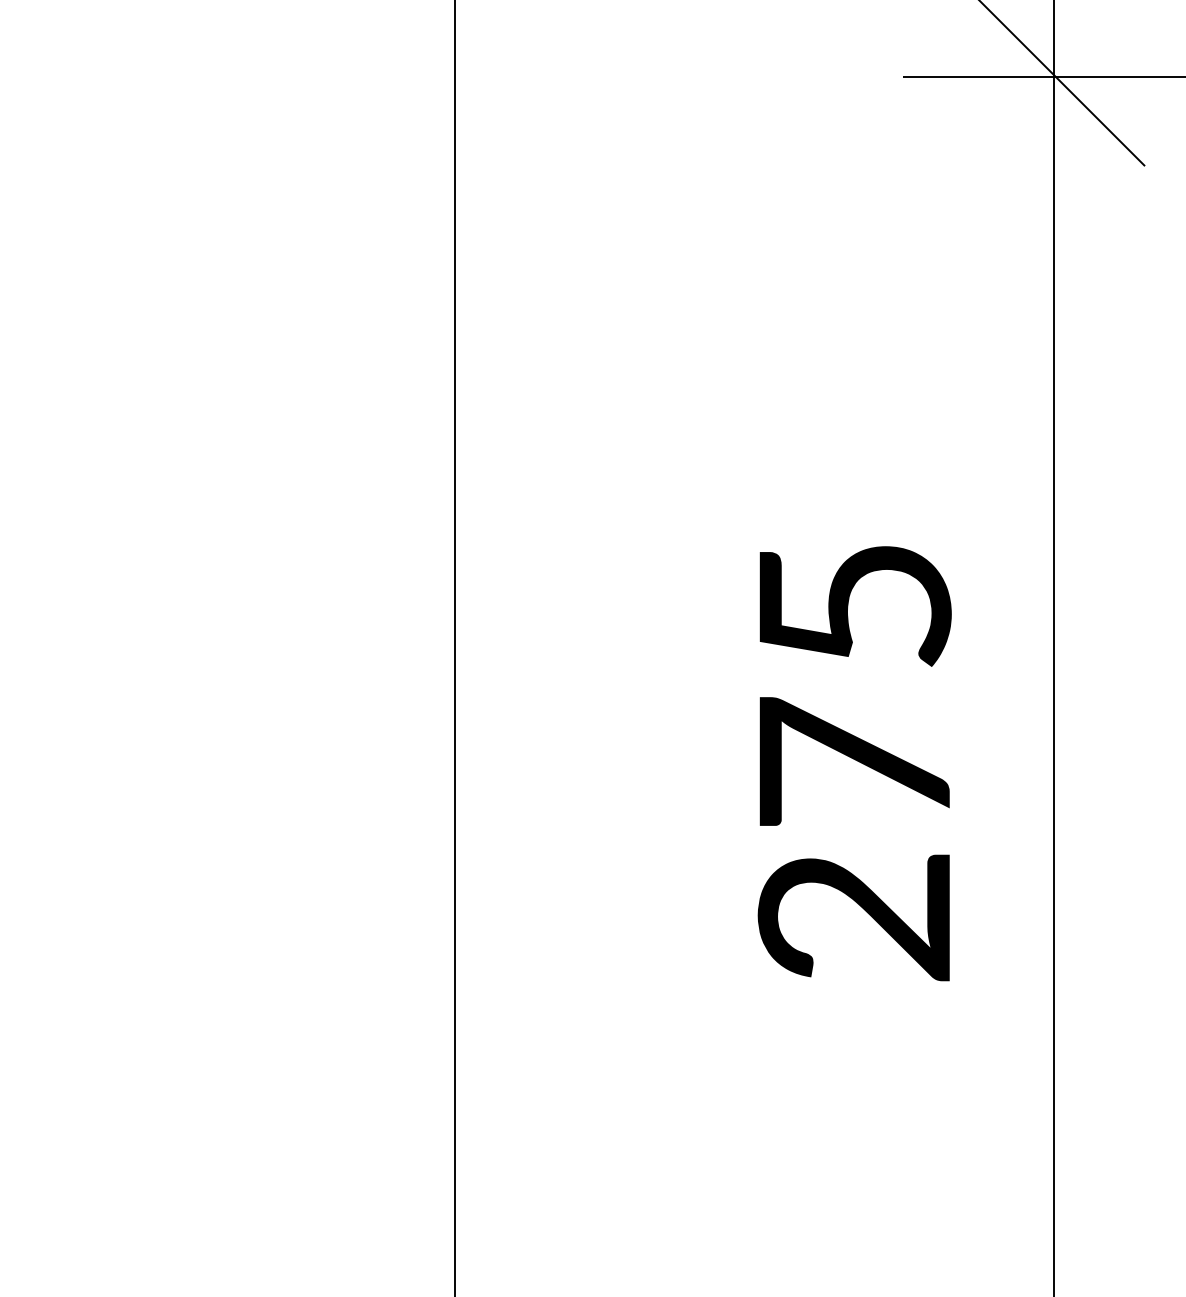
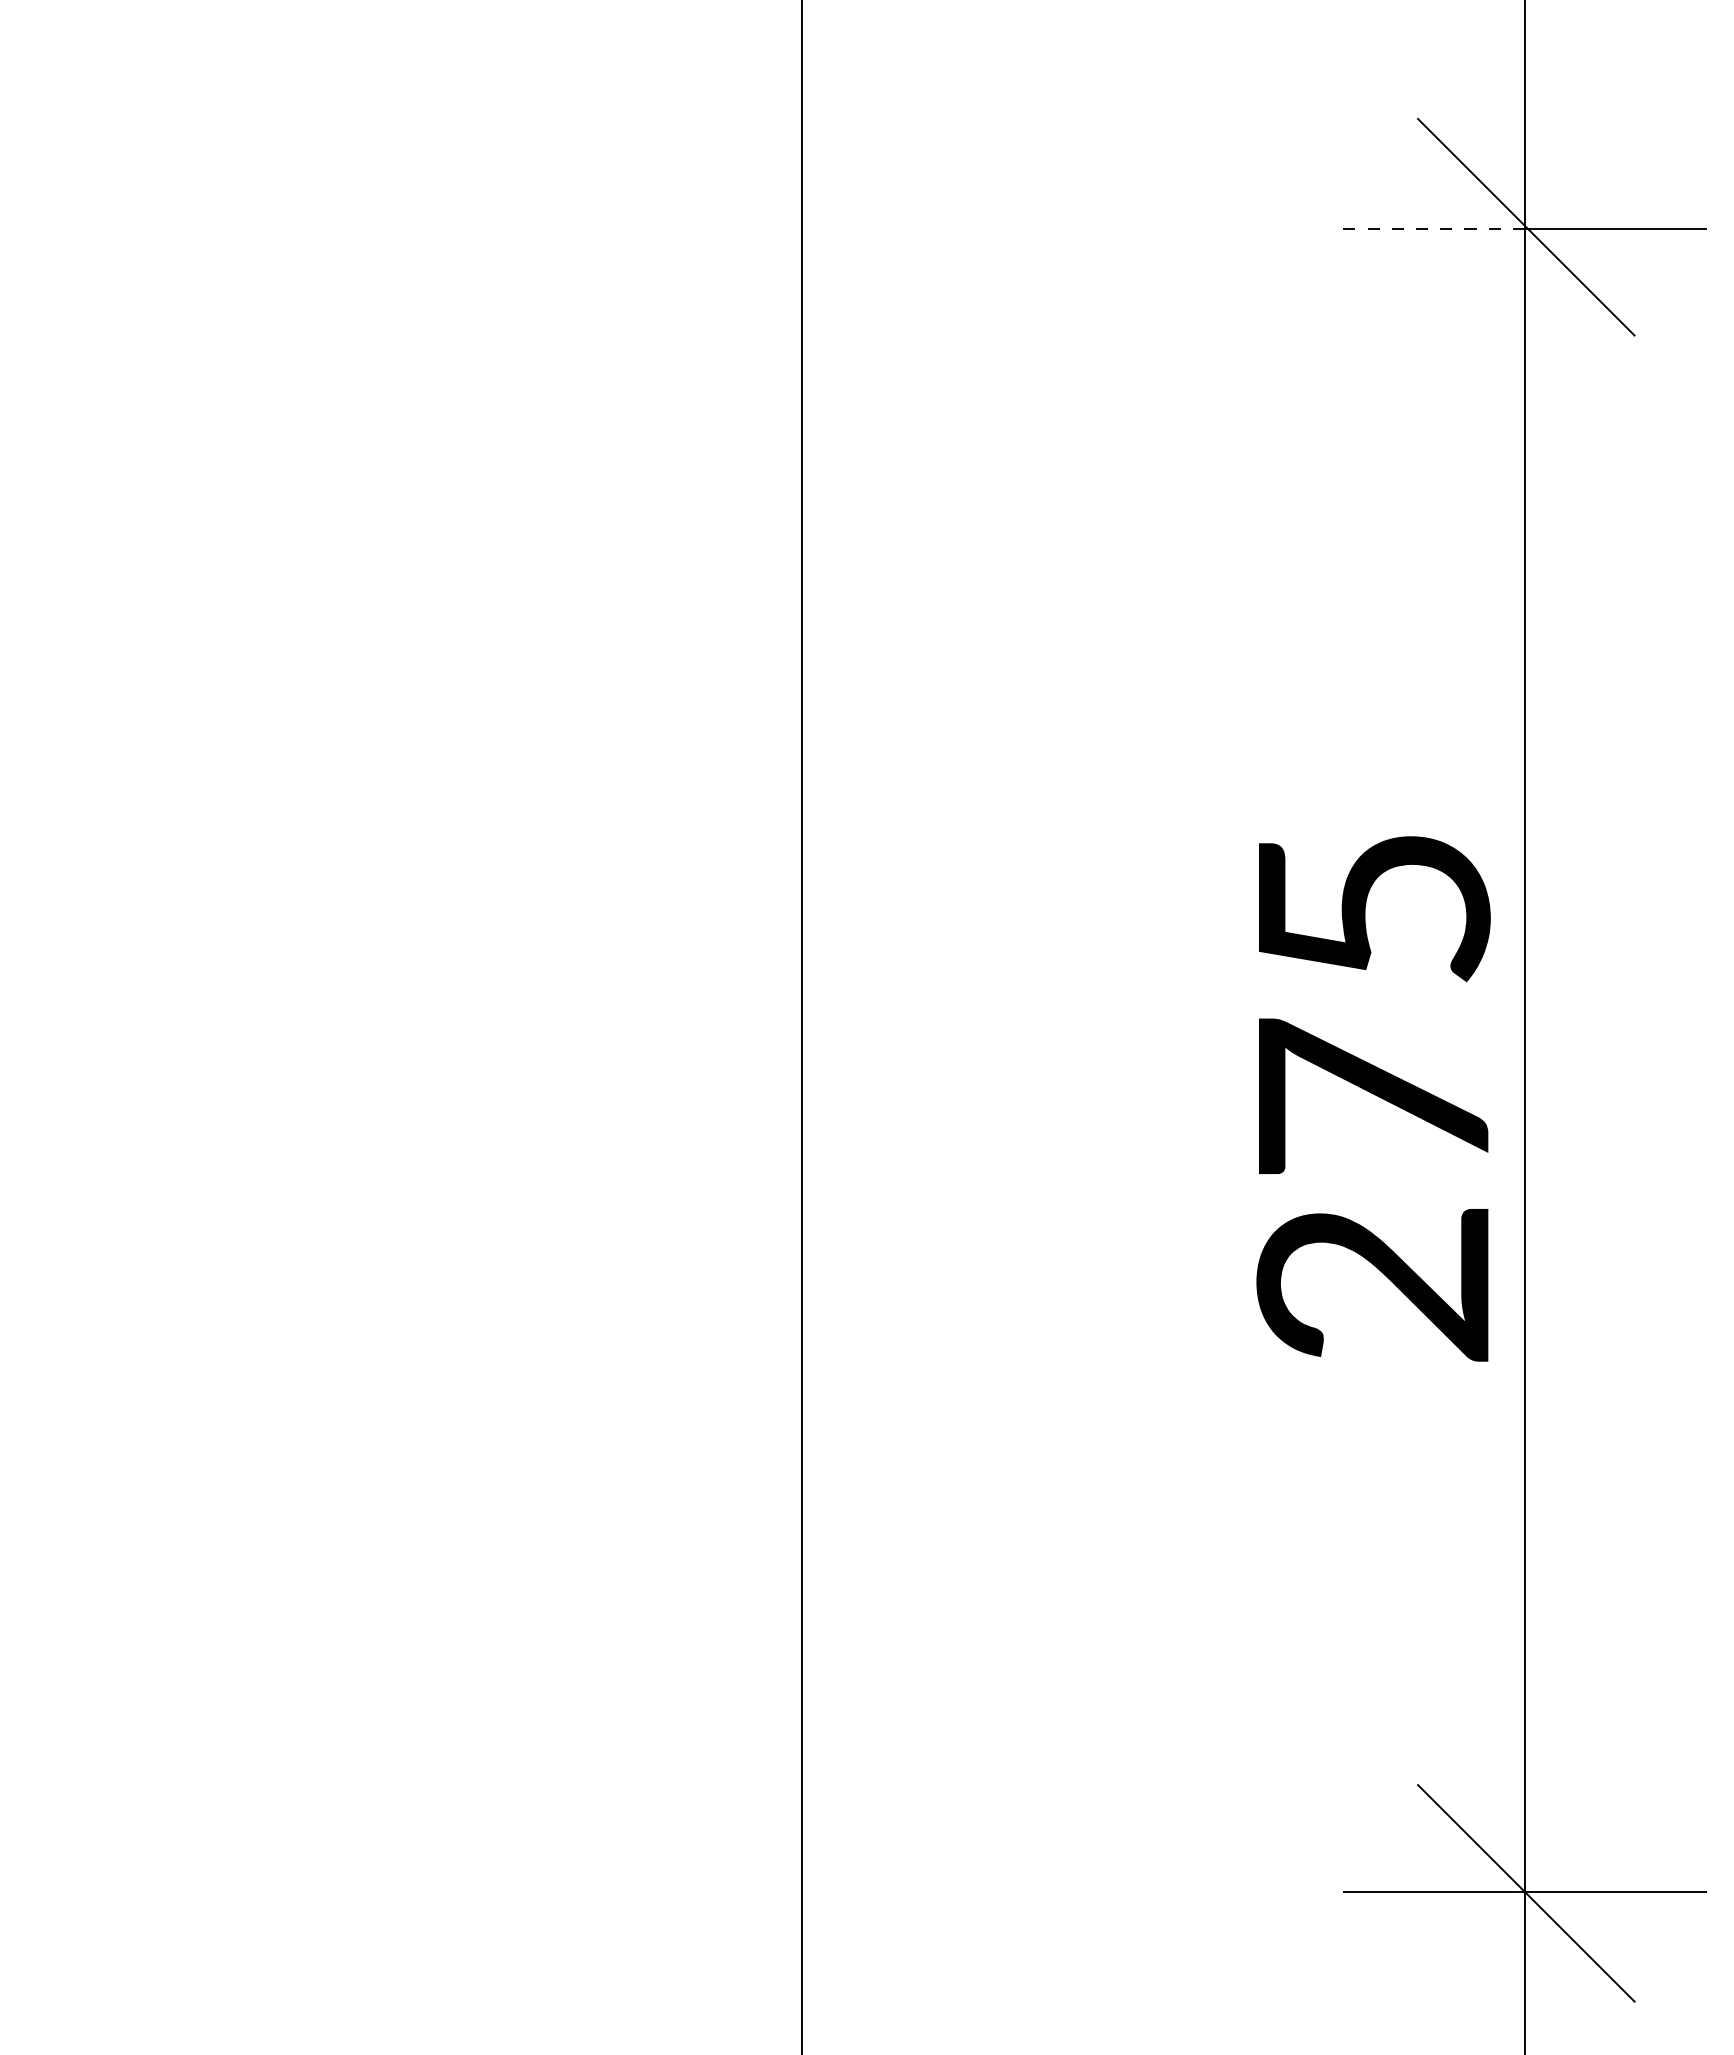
line: (978, 77) -> (1433, 228), solid -> dashed
text: (854, 763) -> (1373, 1098), moved

